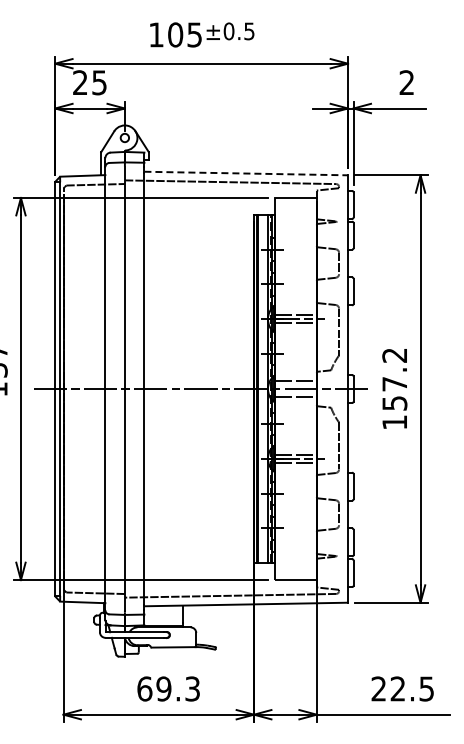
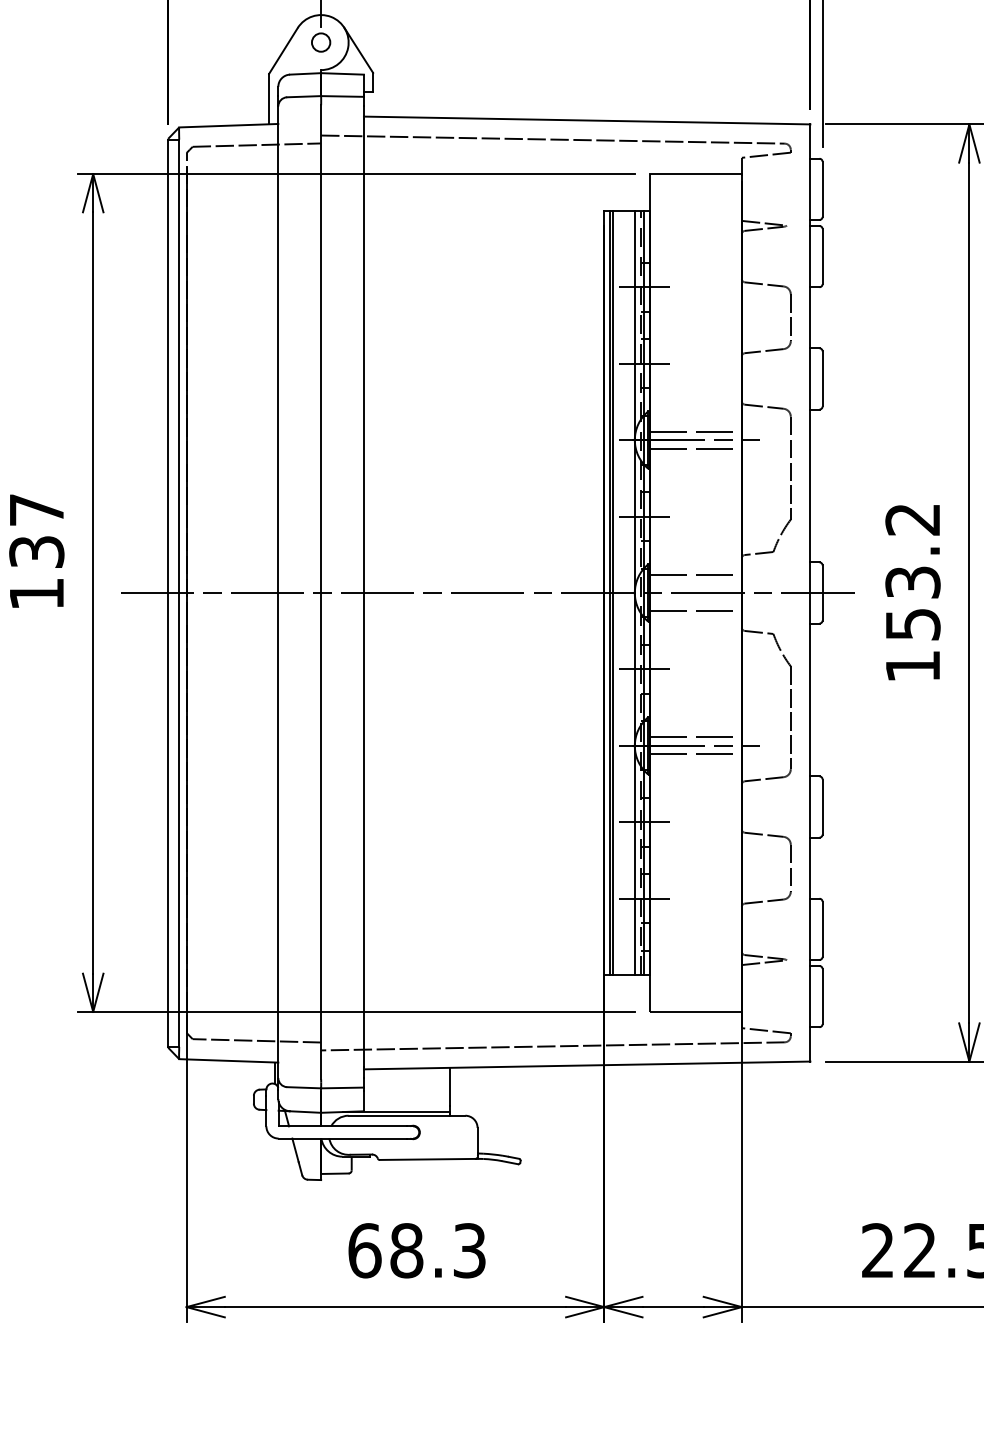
line: (246, 173) -> (587, 120), dashed -> solid
text: (394, 384) -> (912, 583), 157.2 -> 153.2
text: (163, 688) -> (405, 1249), 69.3 -> 68.3

